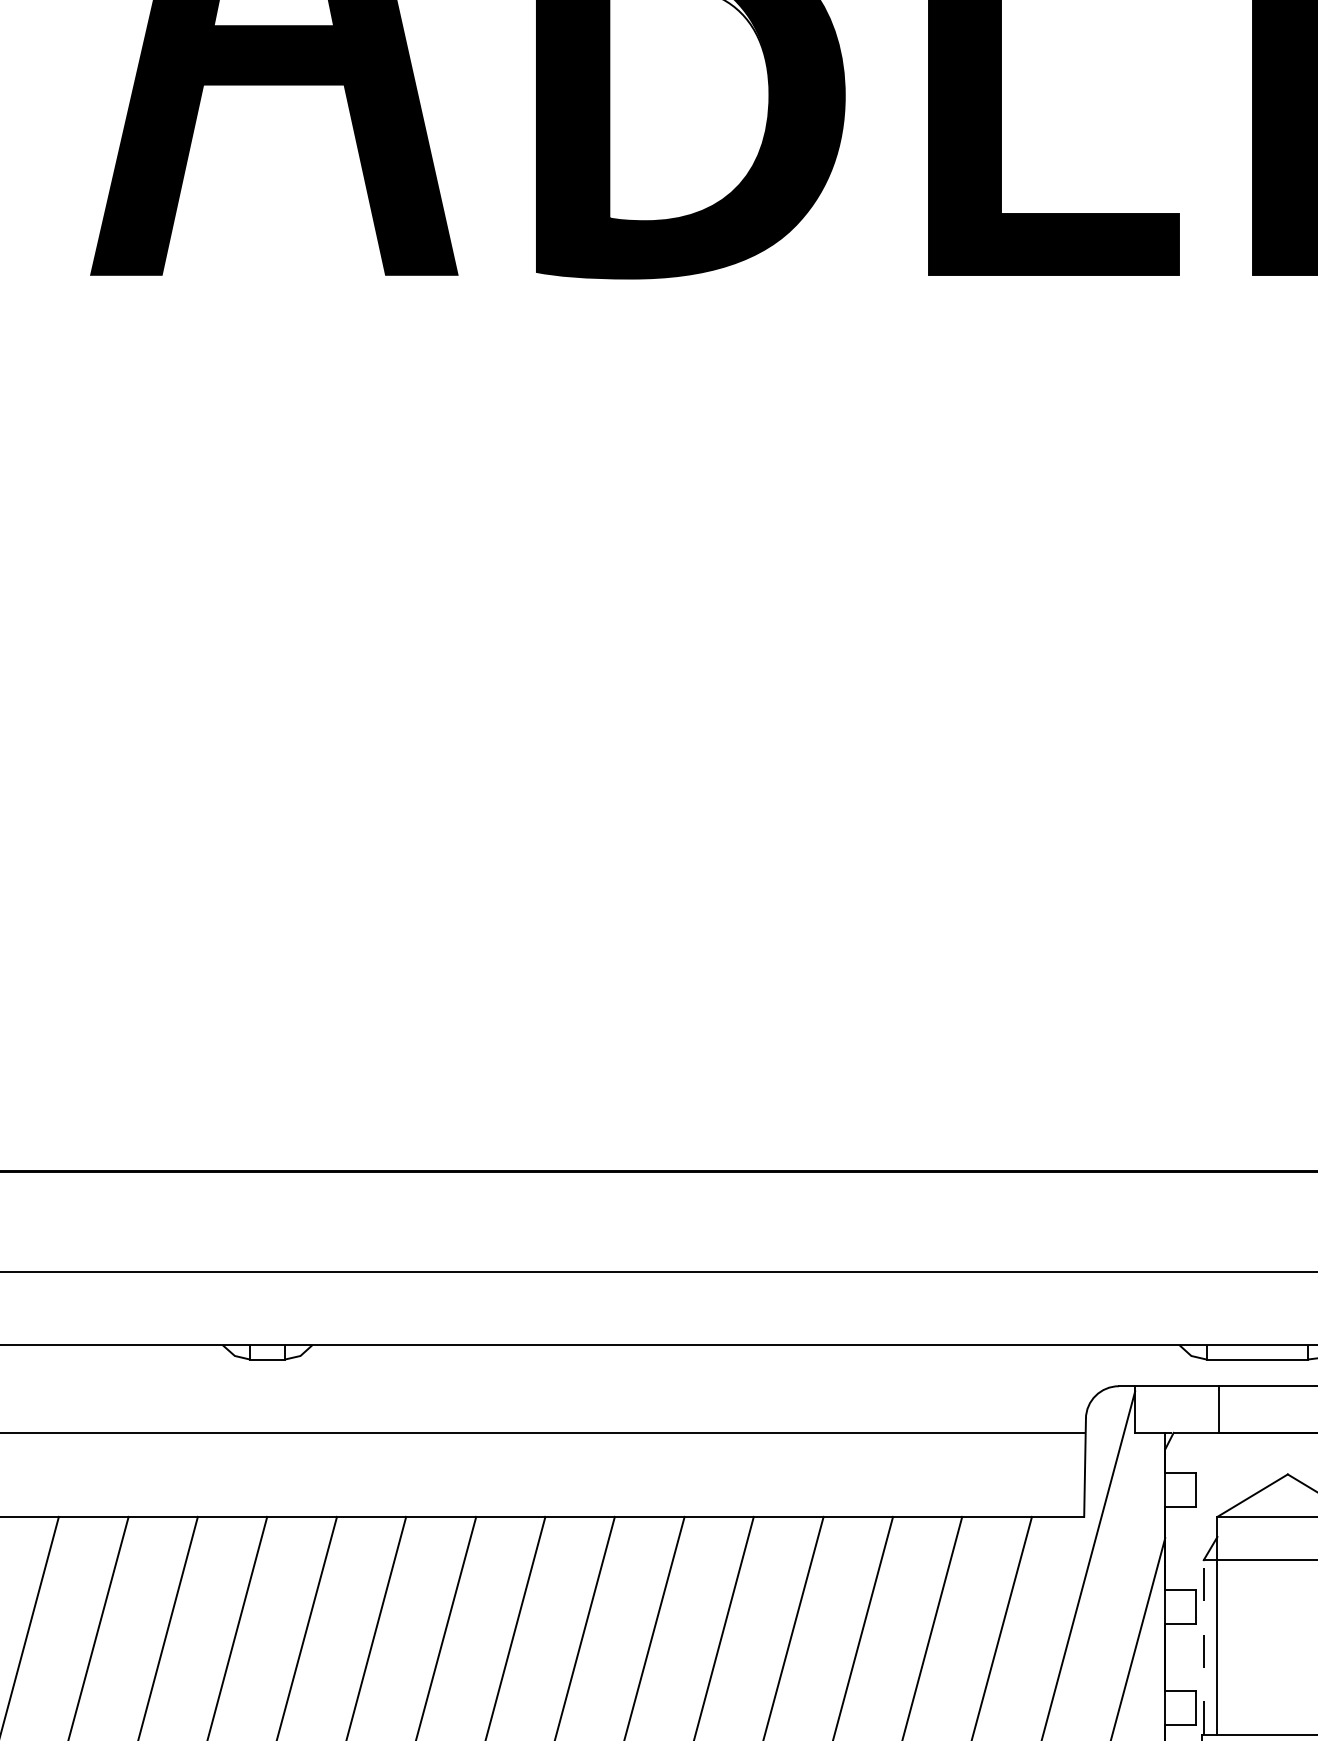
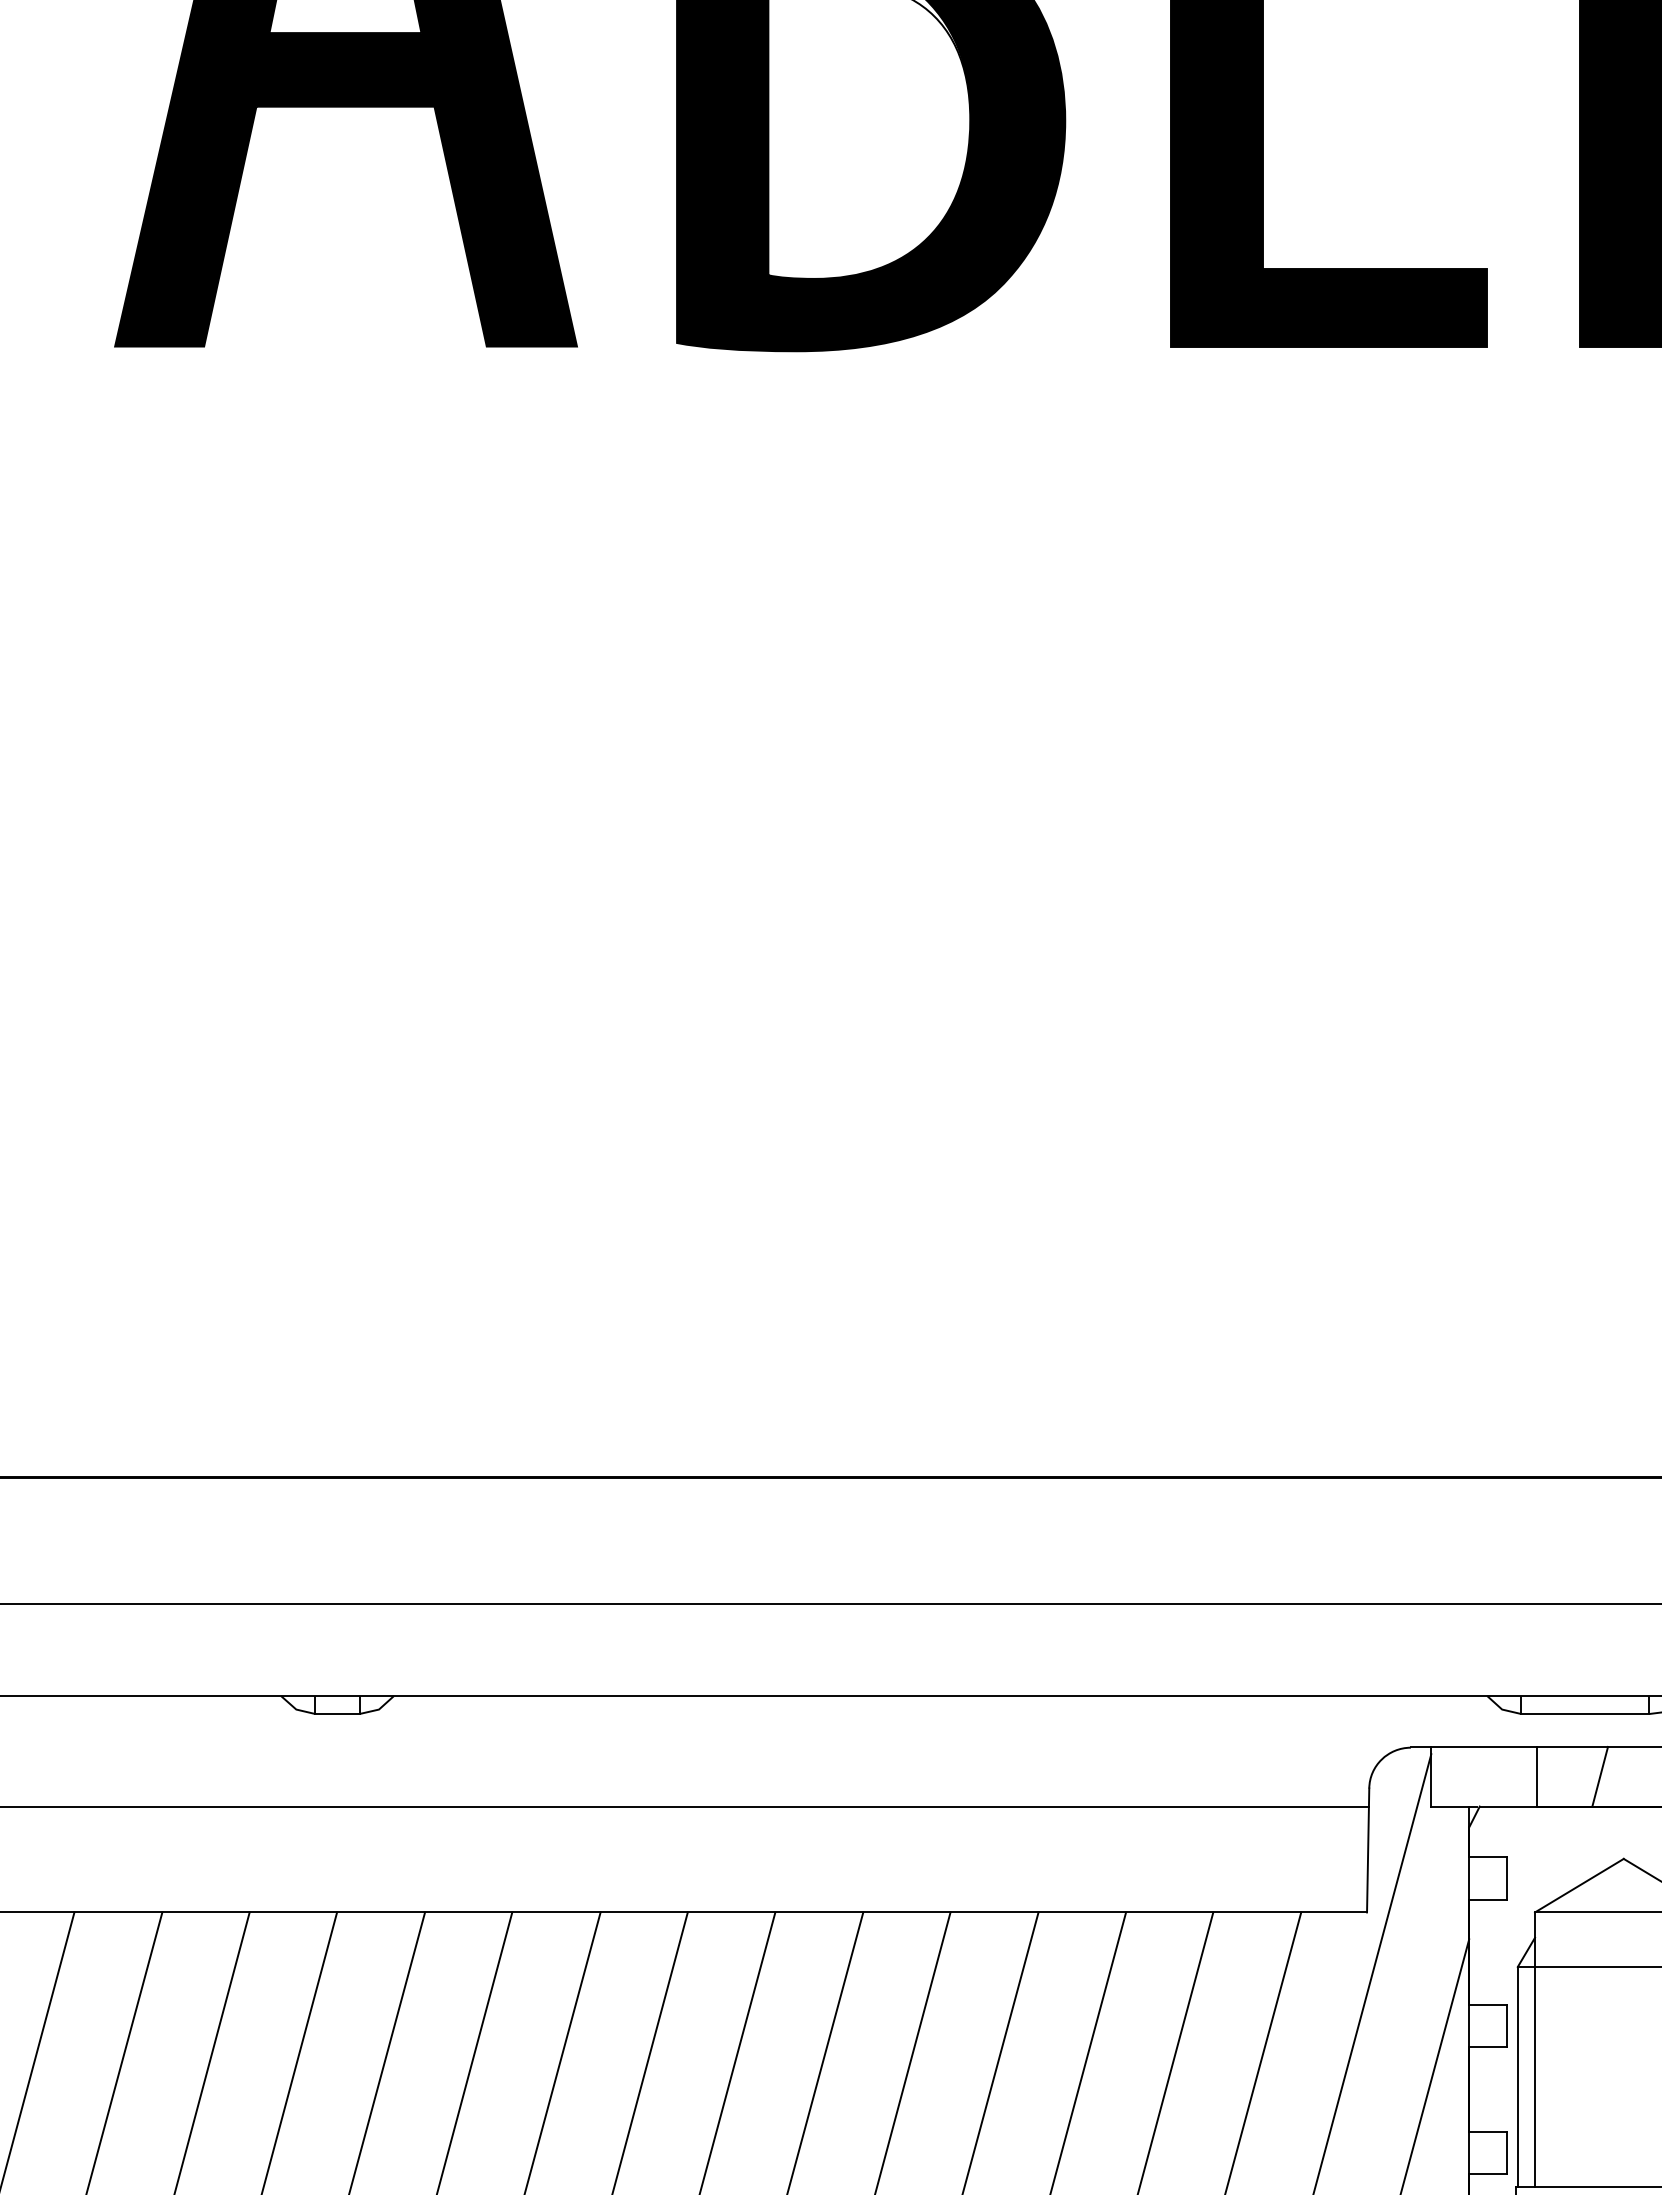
line: (1269, 1409) -> (1600, 1776), added
line: (1203, 1647) -> (1517, 2076), dashed -> solid

